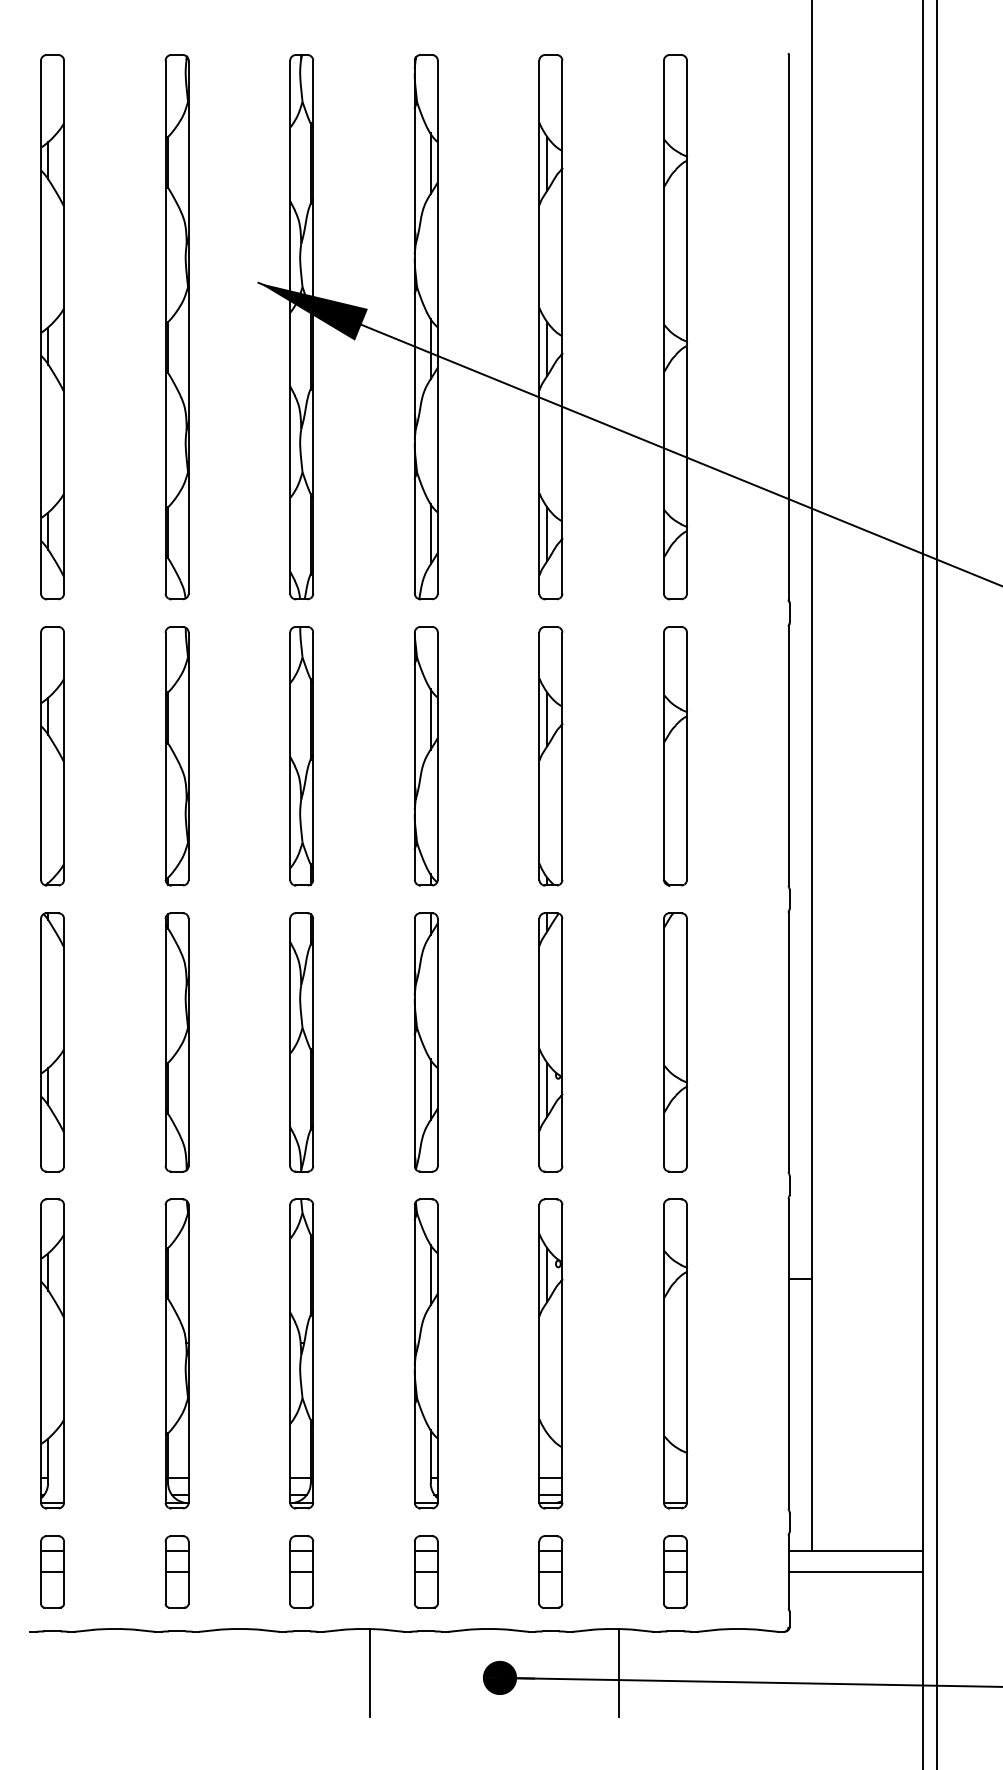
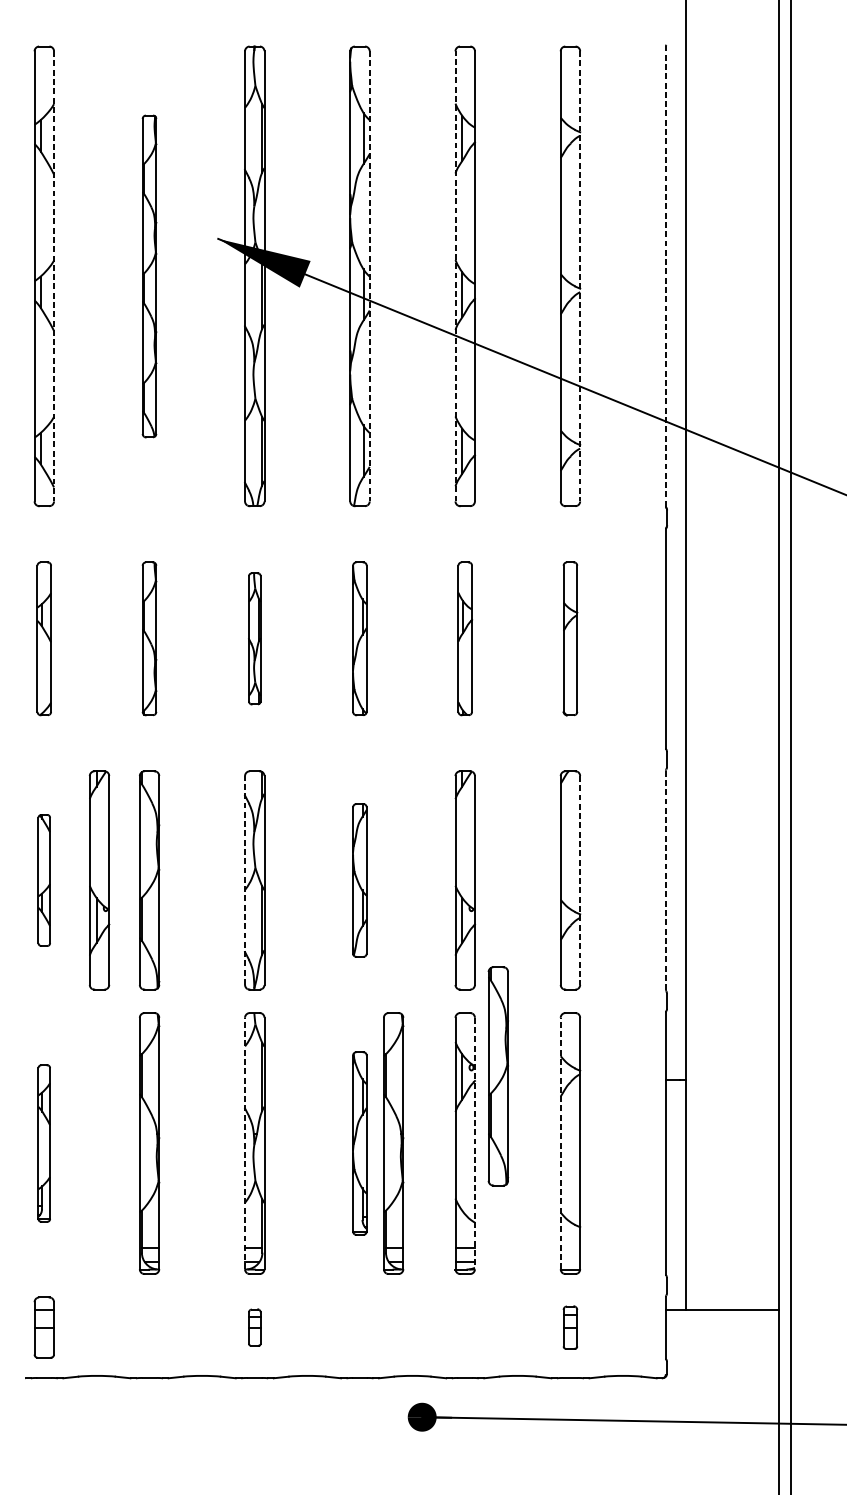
line: (64, 327) -> (54, 276), solid -> dashed
part: (176, 327) -> (149, 276), size x0.7
line: (437, 327) -> (369, 276), solid -> dashed
line: (539, 327) -> (455, 276), solid -> dashed
line: (687, 327) -> (580, 276), solid -> dashed
line: (788, 327) -> (665, 276), solid -> dashed
part: (52, 756) -> (44, 638), size x0.7
part: (176, 756) -> (149, 638), size x0.7
part: (301, 756) -> (254, 638), size x0.6
part: (425, 756) -> (359, 638), size x0.7
part: (550, 756) -> (464, 638), size x0.7
part: (675, 756) -> (570, 638), size x0.7
part: (52, 1042) -> (44, 880), size x0.6
part: (117, 1042) -> (99, 880), added
line: (290, 1042) -> (245, 880), solid -> dashed
part: (425, 1042) -> (359, 880), size x0.7
line: (687, 1042) -> (580, 880), solid -> dashed
line: (788, 1042) -> (665, 880), solid -> dashed
part: (589, 1274) -> (497, 1076), added
part: (52, 1353) -> (44, 1143), size x0.6
line: (290, 1353) -> (245, 1143), solid -> dashed
part: (425, 1353) -> (359, 1143), size x0.7
part: (465, 1353) -> (393, 1143), added
line: (562, 1353) -> (475, 1143), solid -> dashed
line: (663, 1353) -> (560, 1143), solid -> dashed
part: (176, 1571) -> (149, 1327), removed
part: (301, 1571) -> (254, 1327), size x0.6
part: (426, 1571) -> (360, 1327), removed
part: (550, 1571) -> (464, 1327), removed
part: (675, 1571) -> (570, 1327), size x0.7
line: (855, 1572) -> (722, 1328), removed
line: (369, 1672) -> (312, 1412), removed
line: (619, 1672) -> (523, 1412), removed

